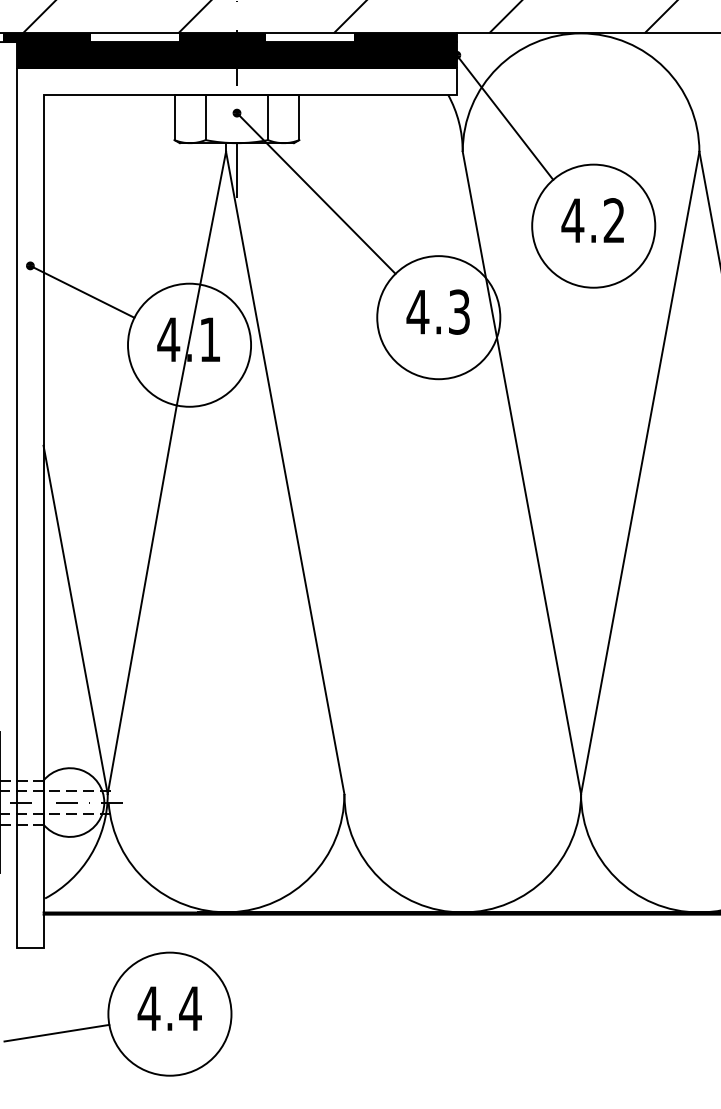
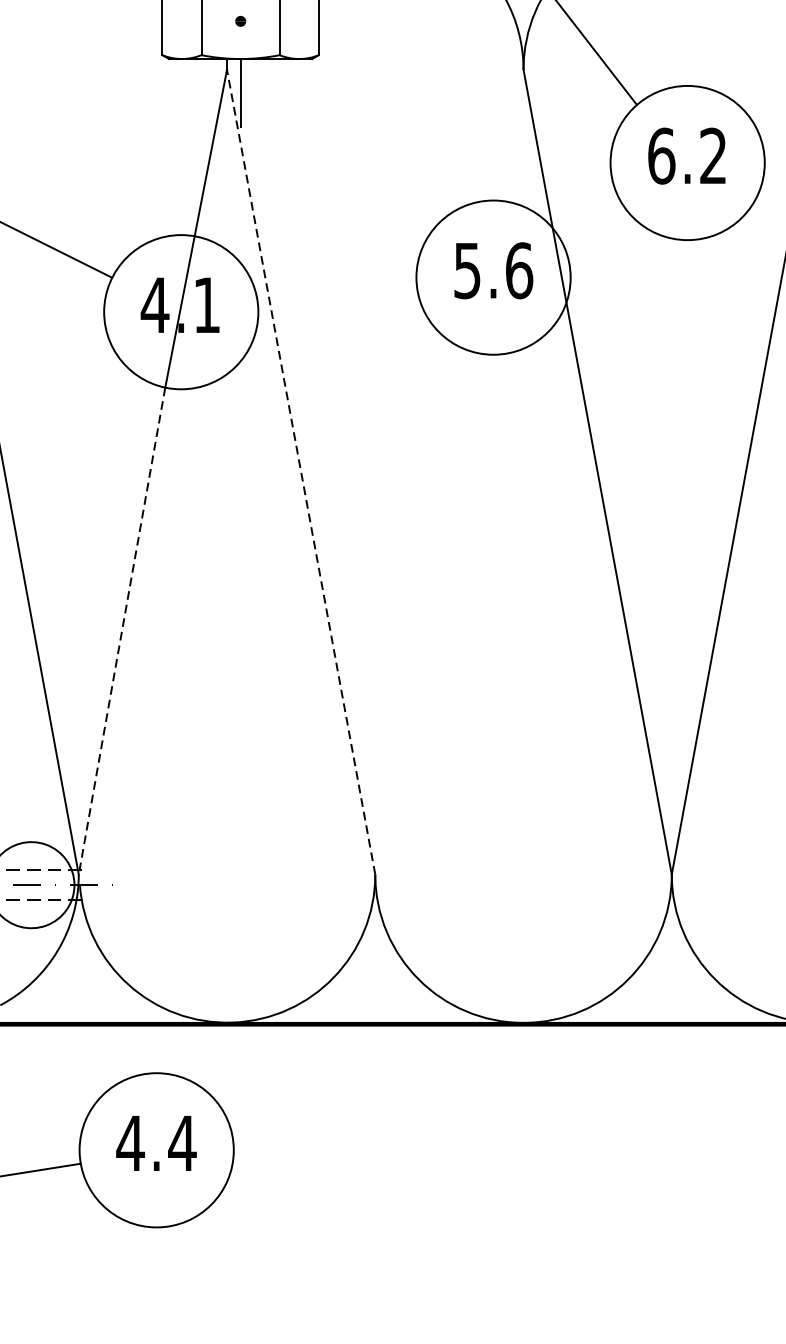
line: (315, 193) -> (339, 122), removed
text: (572, 220) -> (661, 155), 4.2 -> 6.2
text: (438, 311) -> (493, 269), 4.3 -> 5.6
line: (285, 472) -> (301, 471), solid -> dashed
line: (142, 600) -> (122, 632), solid -> dashed

